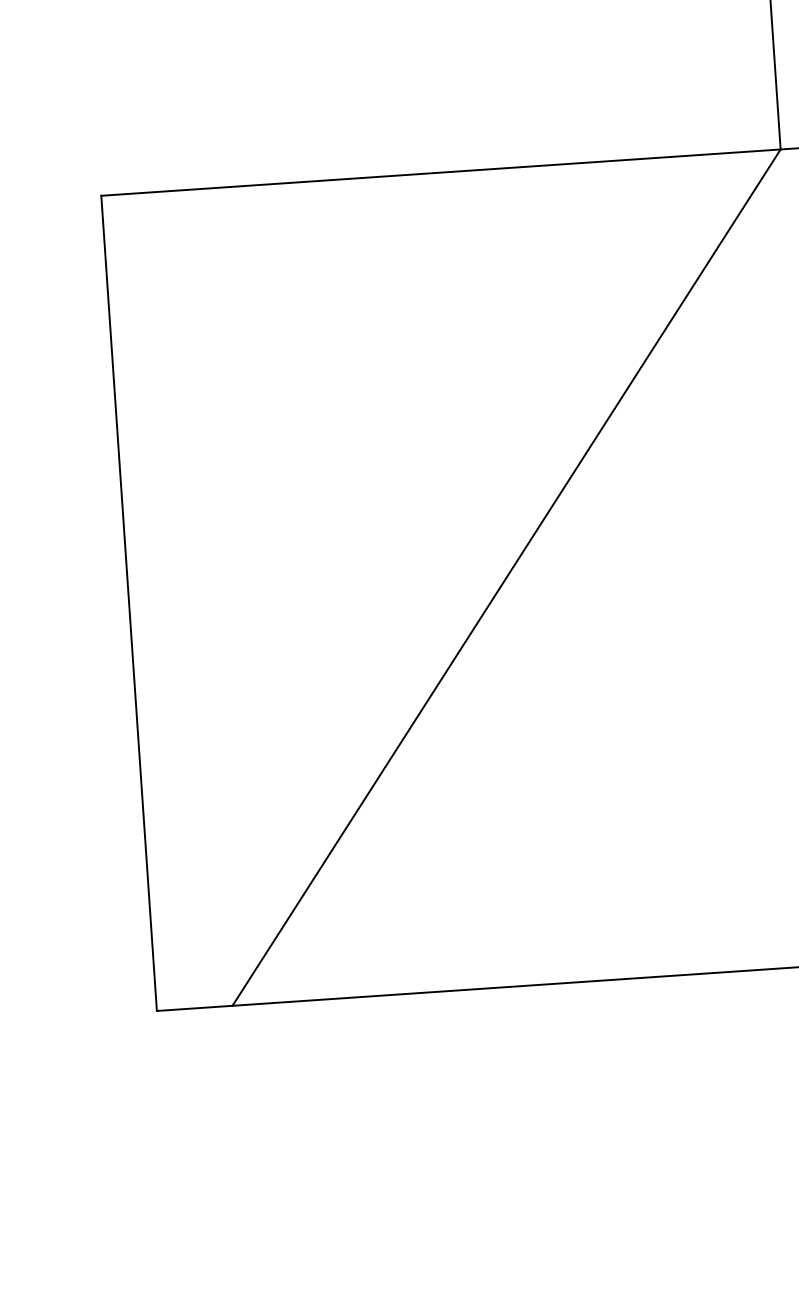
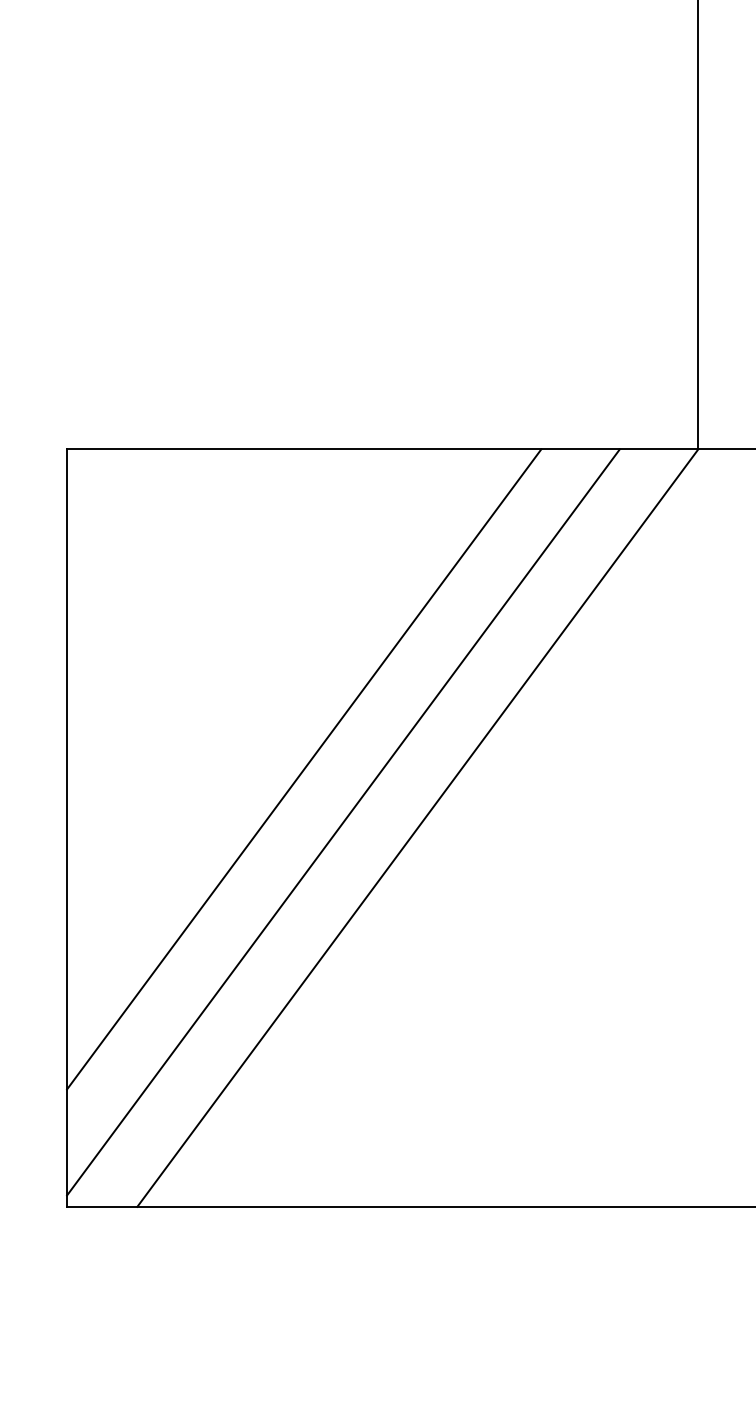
line: (380, 522) -> (304, 769), added
line: (426, 577) -> (343, 822), added

